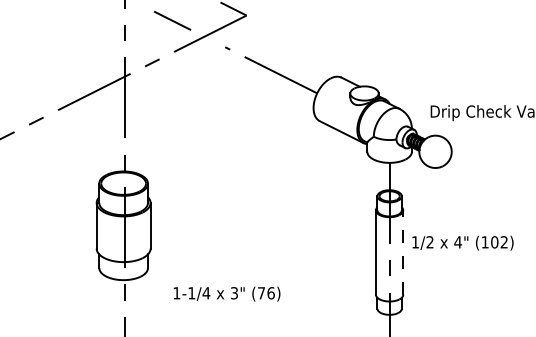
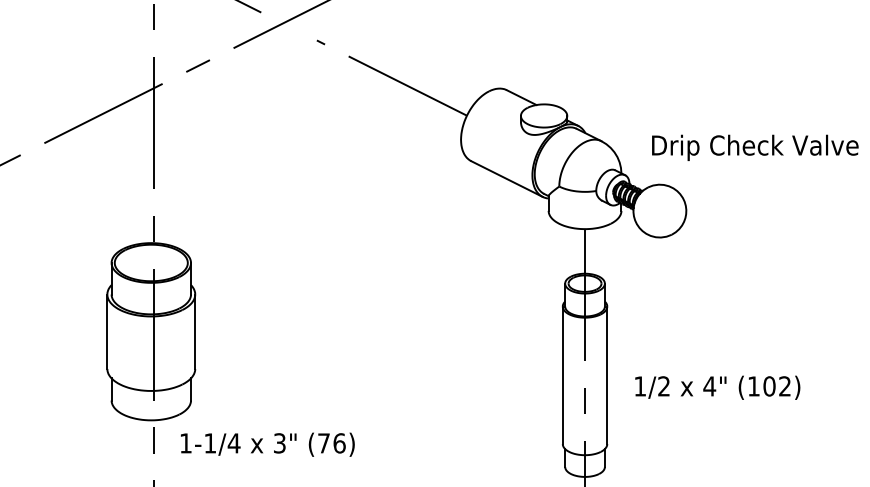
text: (462, 242) -> (716, 386), moved
line: (403, 252) -> (607, 375), dashed -> solid
text: (226, 293) -> (266, 443), moved

